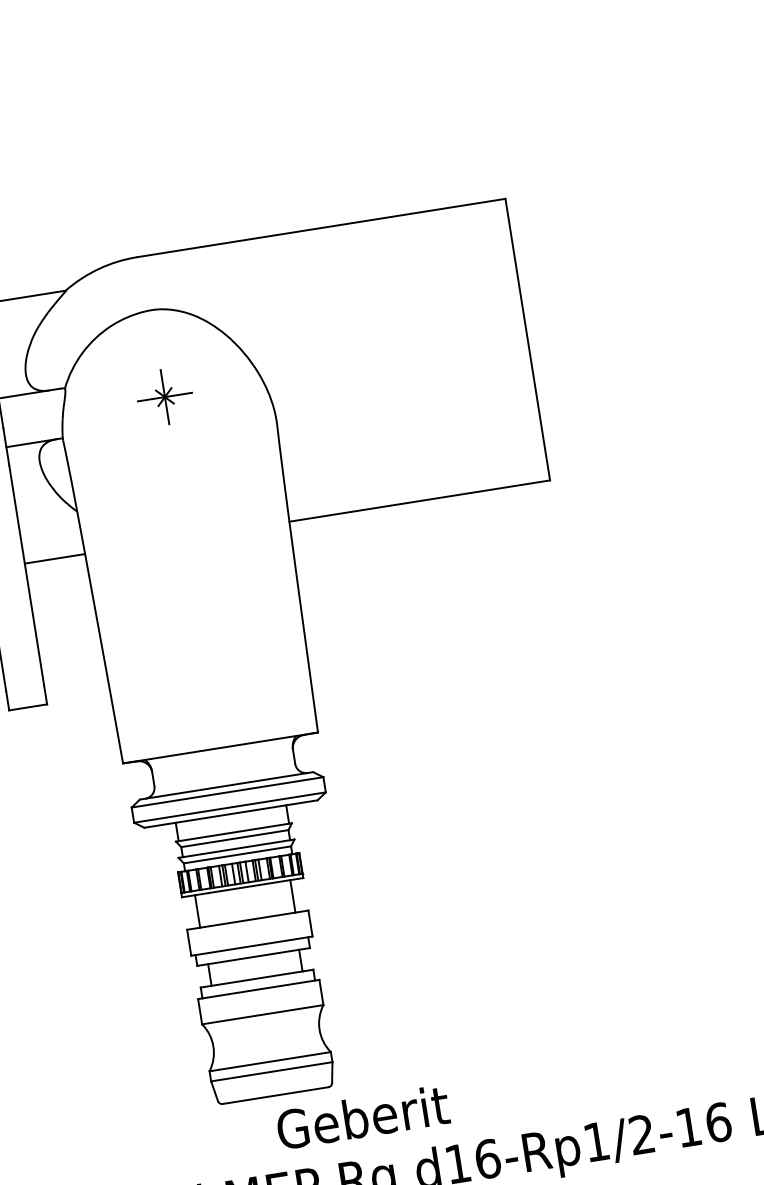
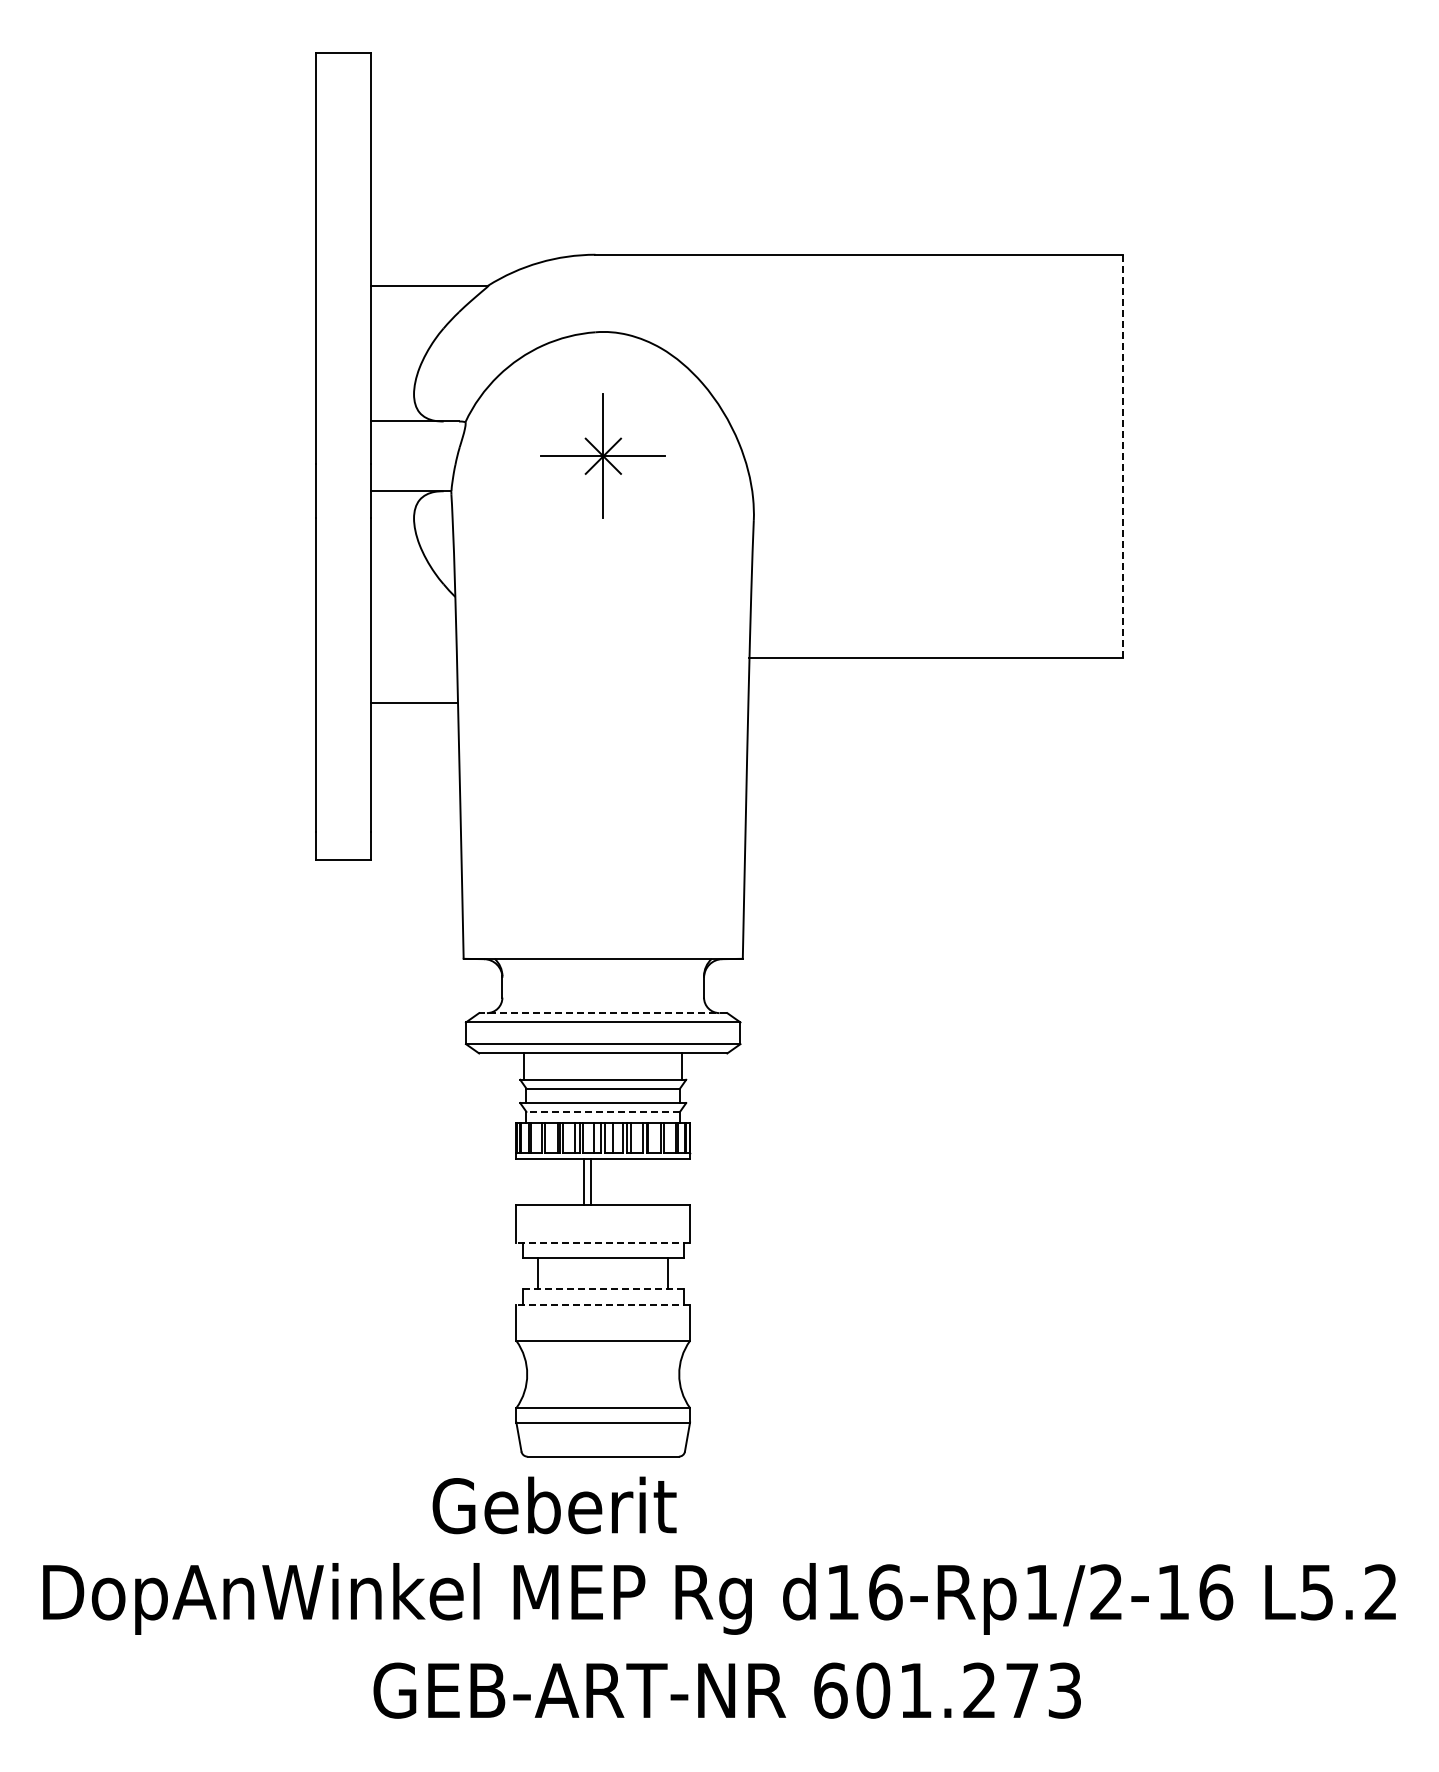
line: (527, 339) -> (1122, 456), solid -> dashed
part: (164, 397) -> (602, 456), size x1.6
line: (54, 558) -> (413, 702), moved
line: (226, 786) -> (602, 1013), solid -> dashed
line: (237, 854) -> (603, 1111), solid -> dashed
line: (292, 895) -> (591, 1181), moved
line: (197, 910) -> (584, 1181), moved
line: (252, 946) -> (603, 1242), solid -> dashed
line: (257, 978) -> (603, 1289), solid -> dashed
line: (258, 989) -> (603, 1304), solid -> dashed
text: (362, 1117) -> (554, 1505), moved

